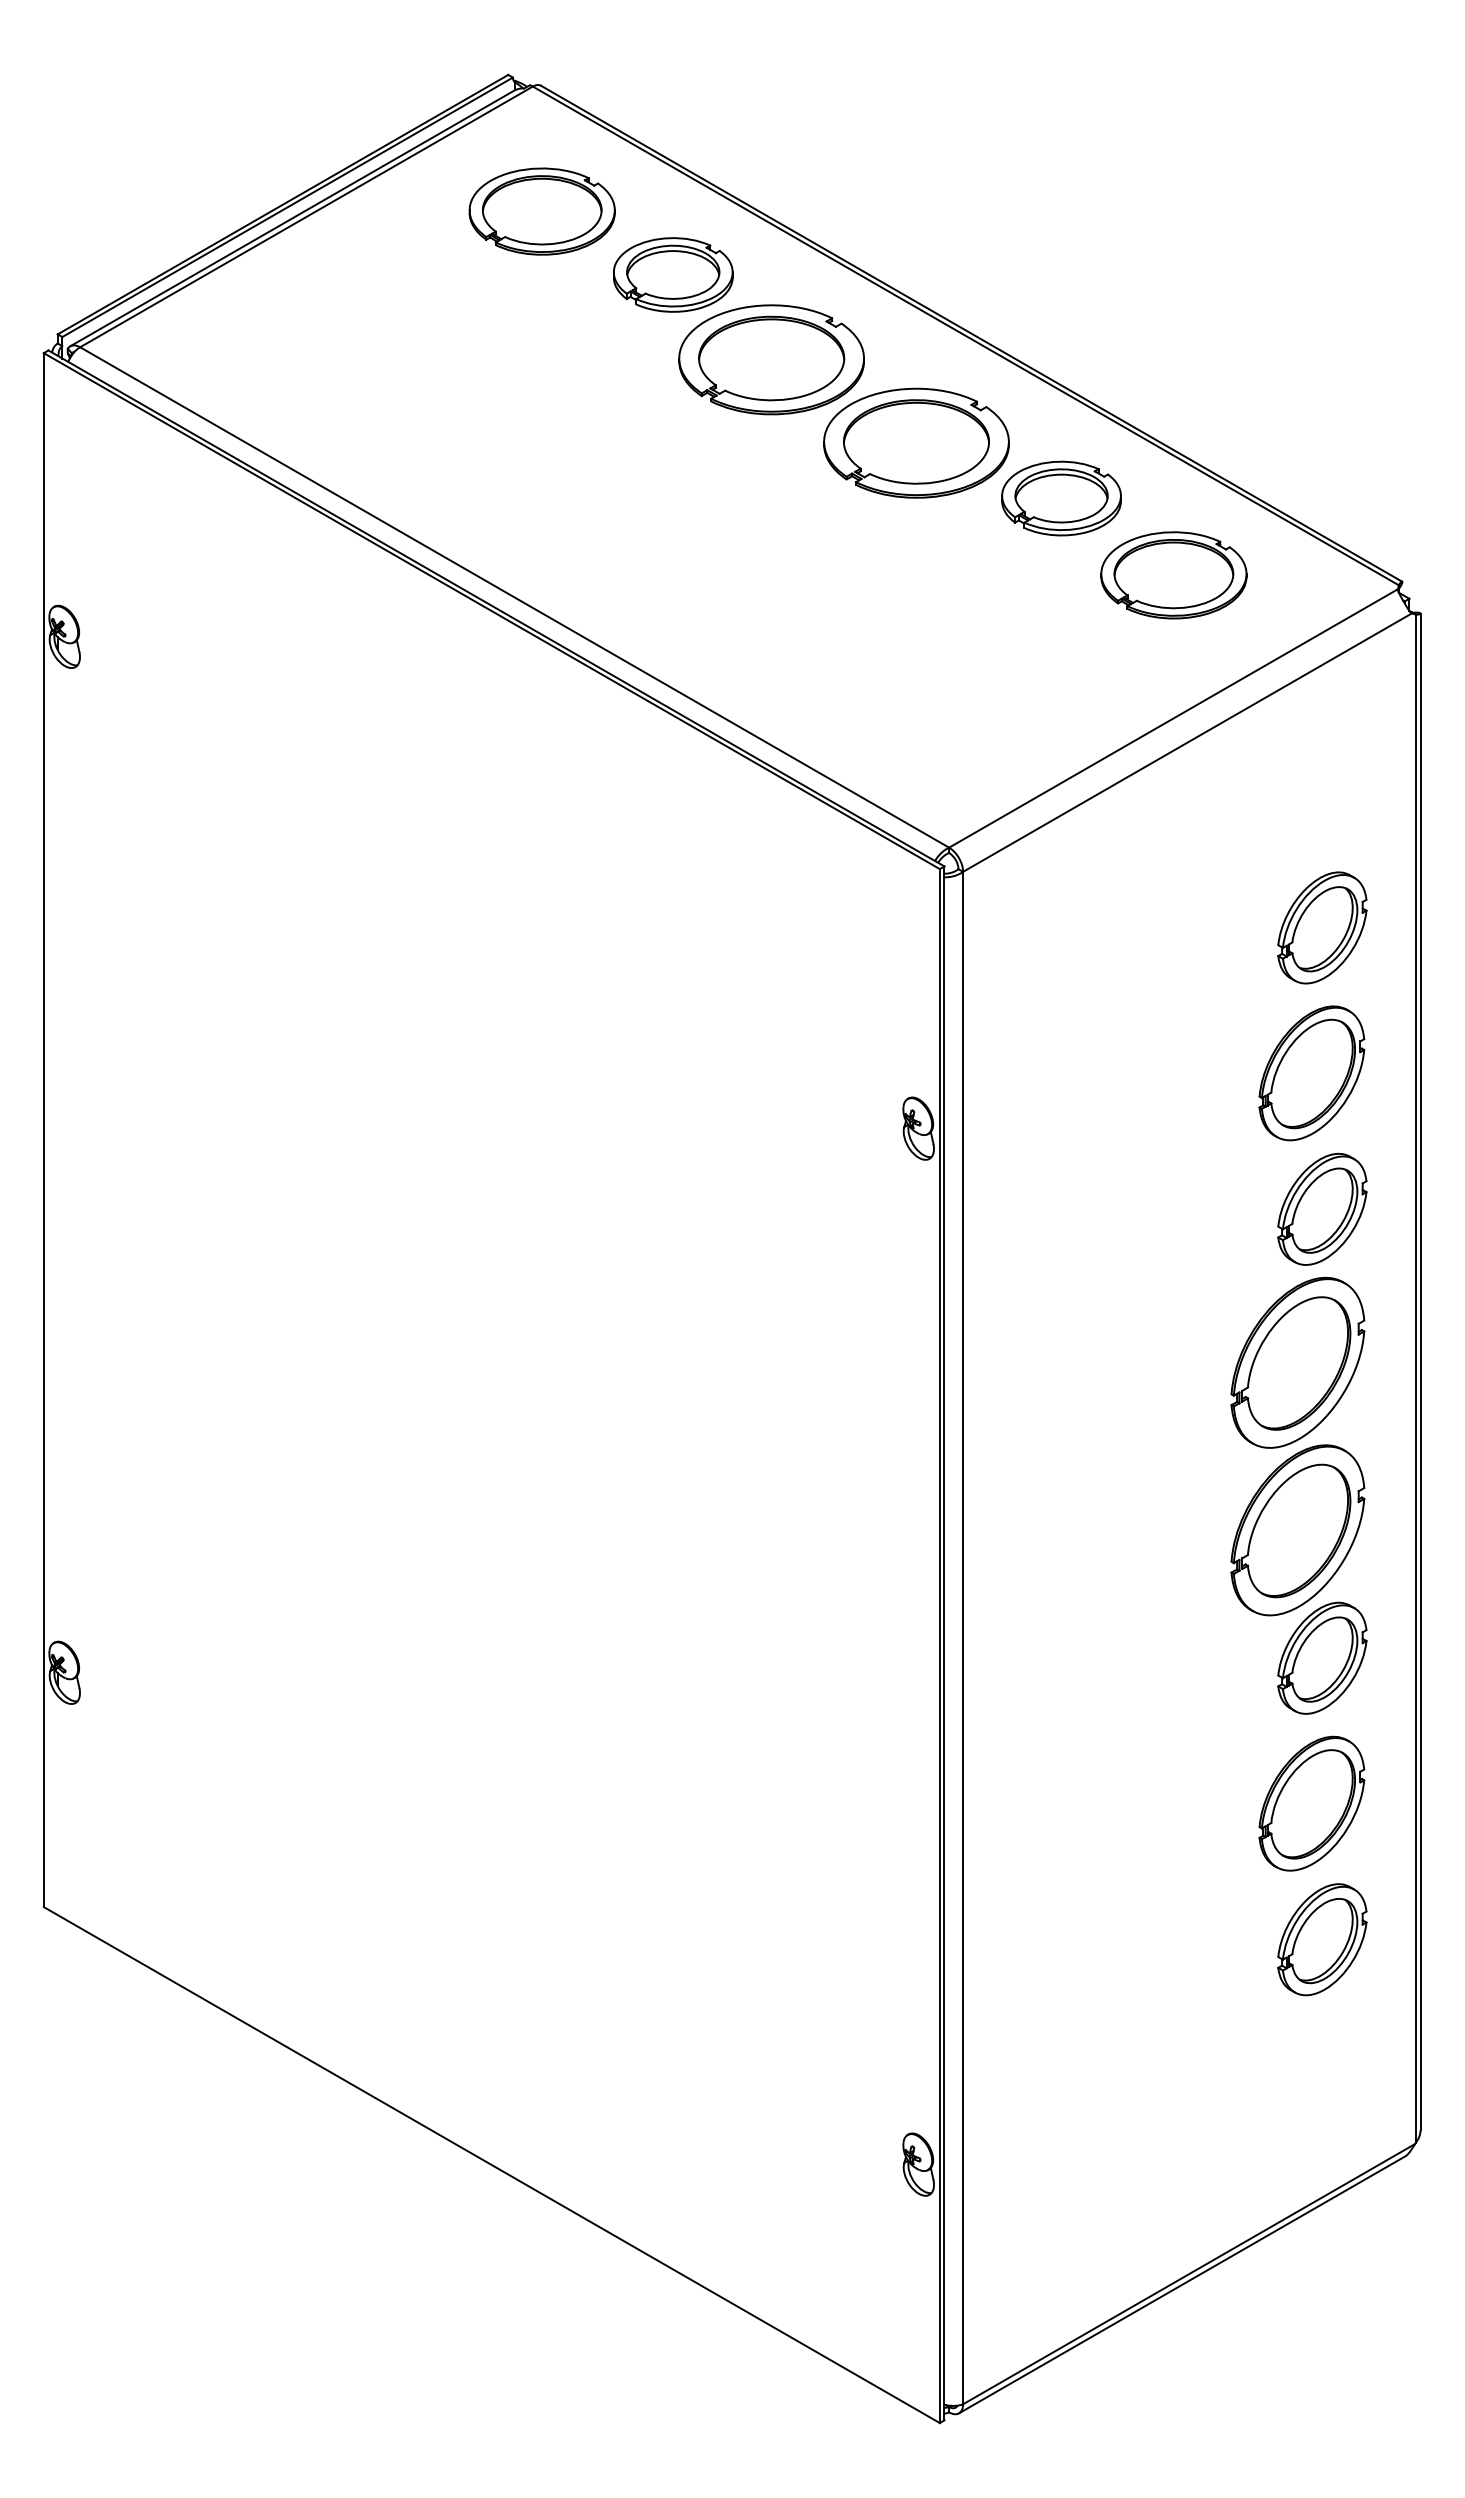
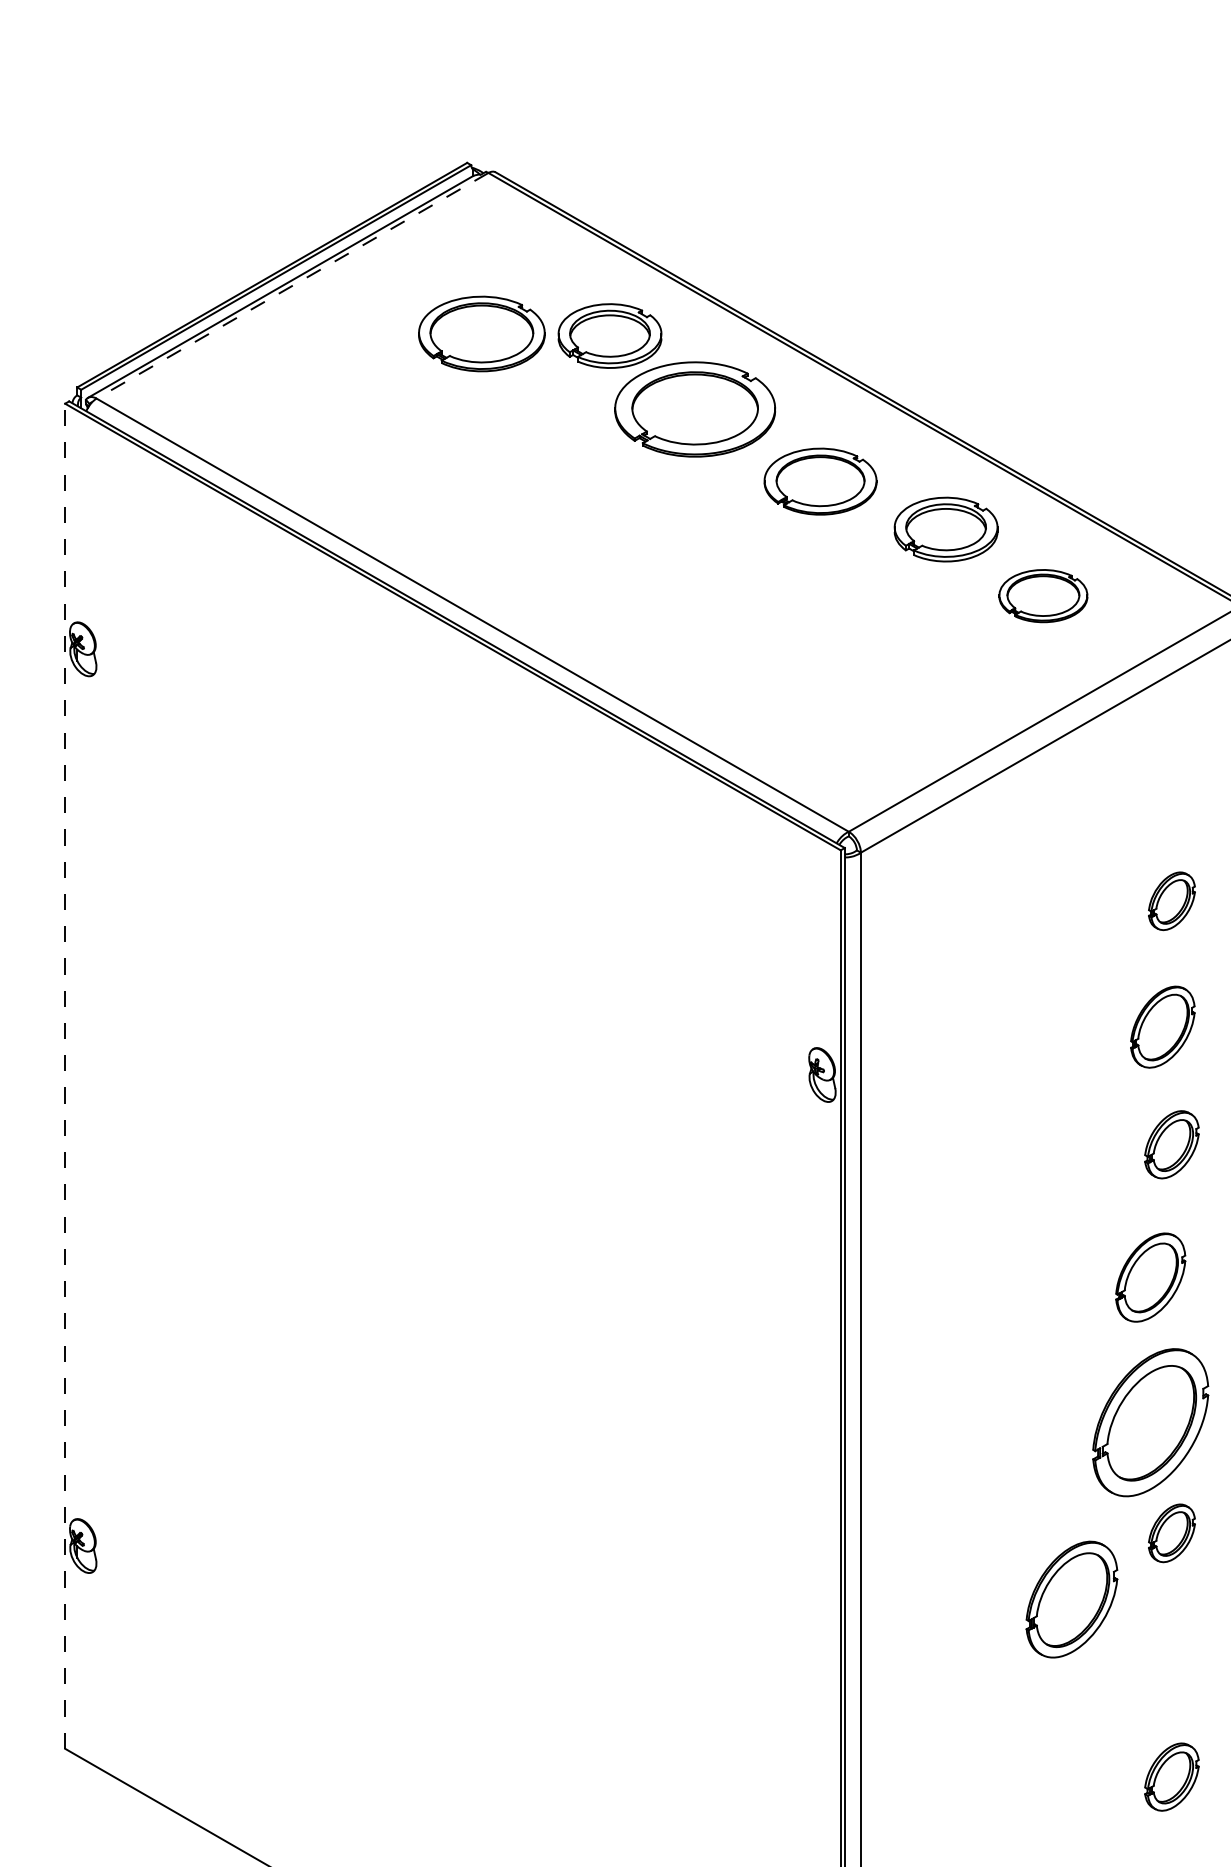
part: (541, 211) -> (481, 333), moved
line: (306, 217) -> (292, 286), solid -> dashed
part: (916, 442) -> (820, 481), size x0.7
part: (1173, 575) -> (1043, 596), size x0.7
part: (1322, 927) -> (1172, 900), size x0.6
part: (1311, 1073) -> (1162, 1027), size x0.7
line: (43, 1130) -> (64, 1076), solid -> dashed
part: (1322, 1208) -> (1172, 1144), size x0.7
part: (1297, 1362) -> (1150, 1277), size x0.6
part: (1322, 1657) -> (1172, 1532), size x0.6
part: (1311, 1803) -> (1071, 1599), moved
part: (1322, 1939) -> (1172, 1776), size x0.7

